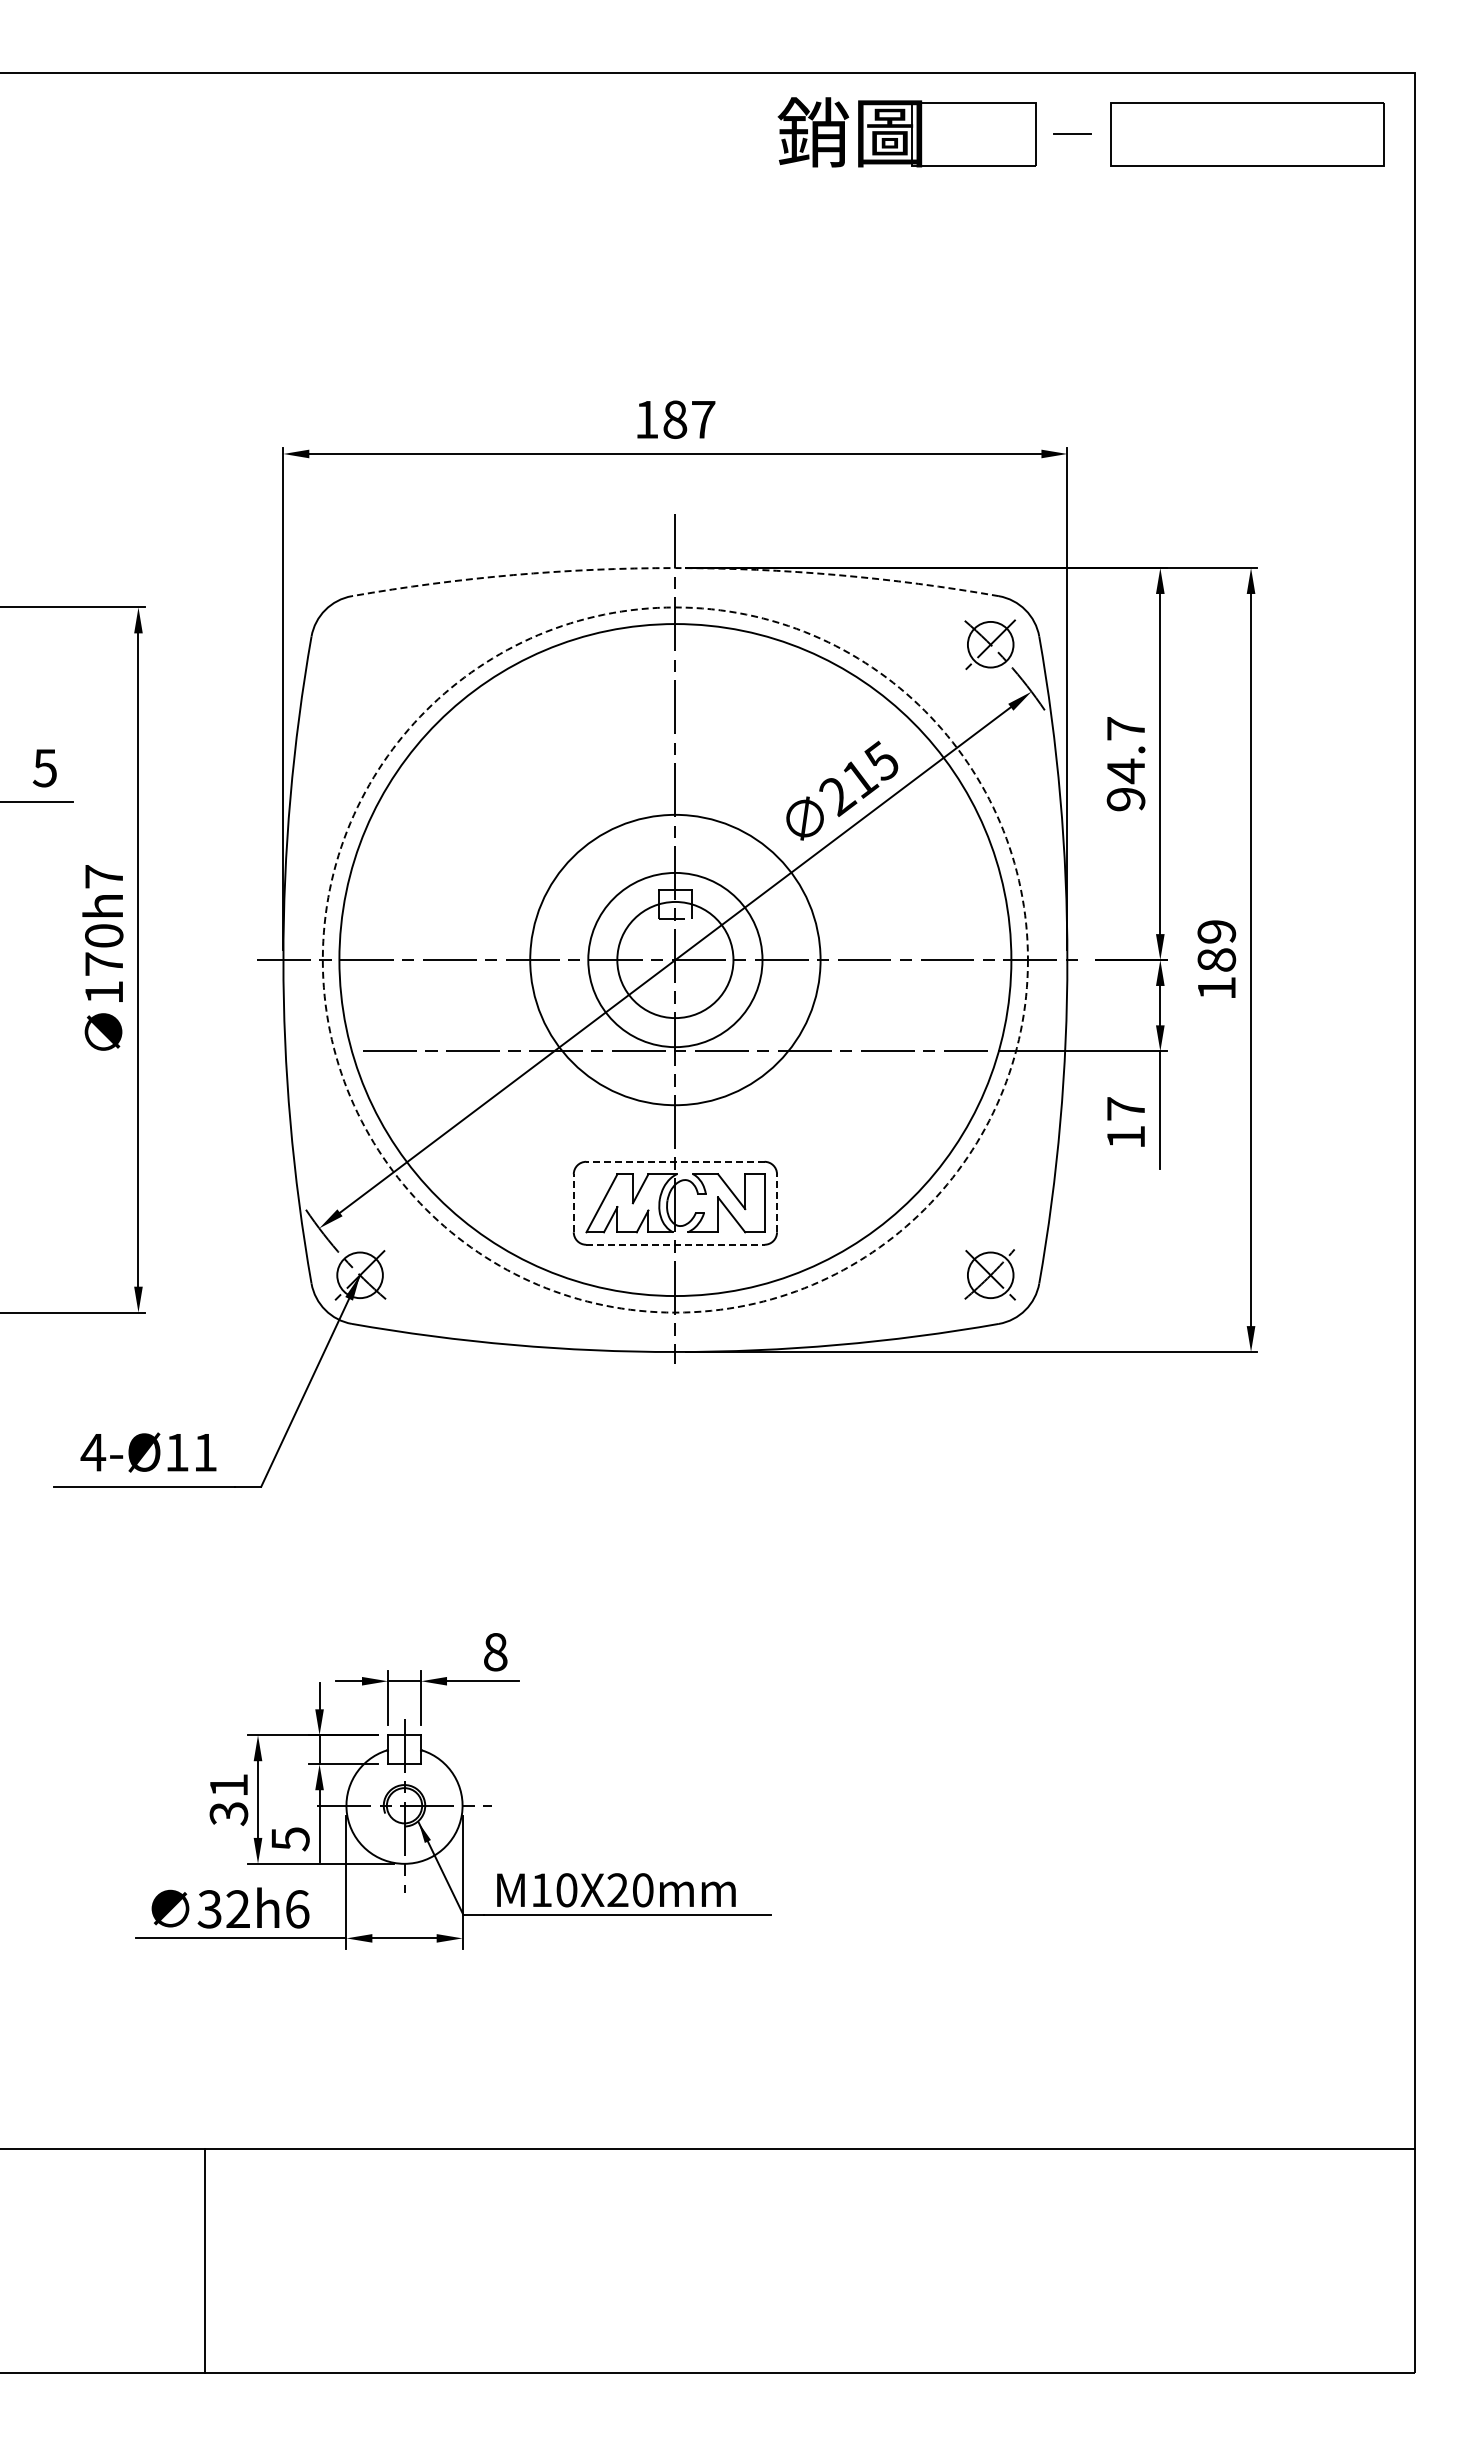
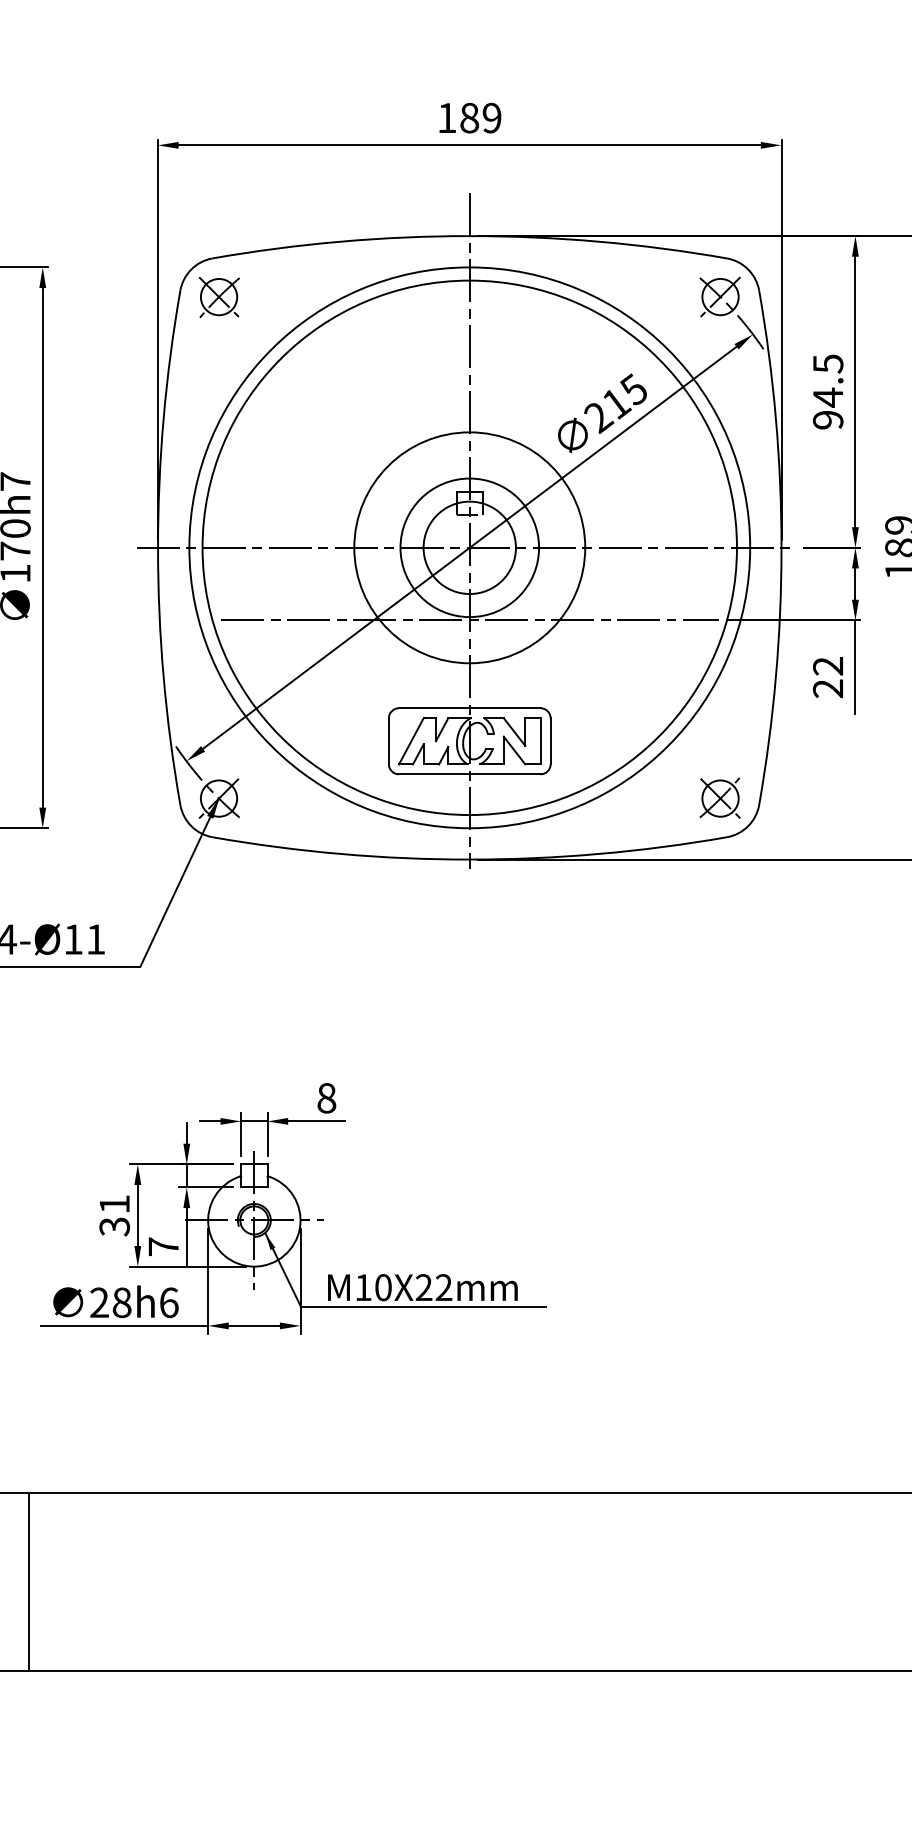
text: (703, 419) -> (492, 117), 187 -> 189
arc: (675, 568) -> (469, 236), dashed -> solid
part: (360, 644) -> (219, 296), added
text: (1126, 729) -> (828, 364), 94.7 -> 94.5
circle: (674, 959) -> (469, 547), dashed -> solid
text: (1125, 1122) -> (827, 677), 17 -> 22
line: (674, 1161) -> (469, 708), dashed -> solid
line: (573, 1202) -> (388, 740), dashed -> solid
line: (777, 1202) -> (550, 740), dashed -> solid
line: (675, 1244) -> (469, 774), dashed -> solid
text: (290, 1839) -> (163, 1247), 5 -> 7
text: (642, 1890) -> (443, 1287), M10X20mm -> M10X22mm
text: (223, 1909) -> (110, 1302), 32h6 -> 28h6
line: (205, 2260) -> (29, 1582), moved

